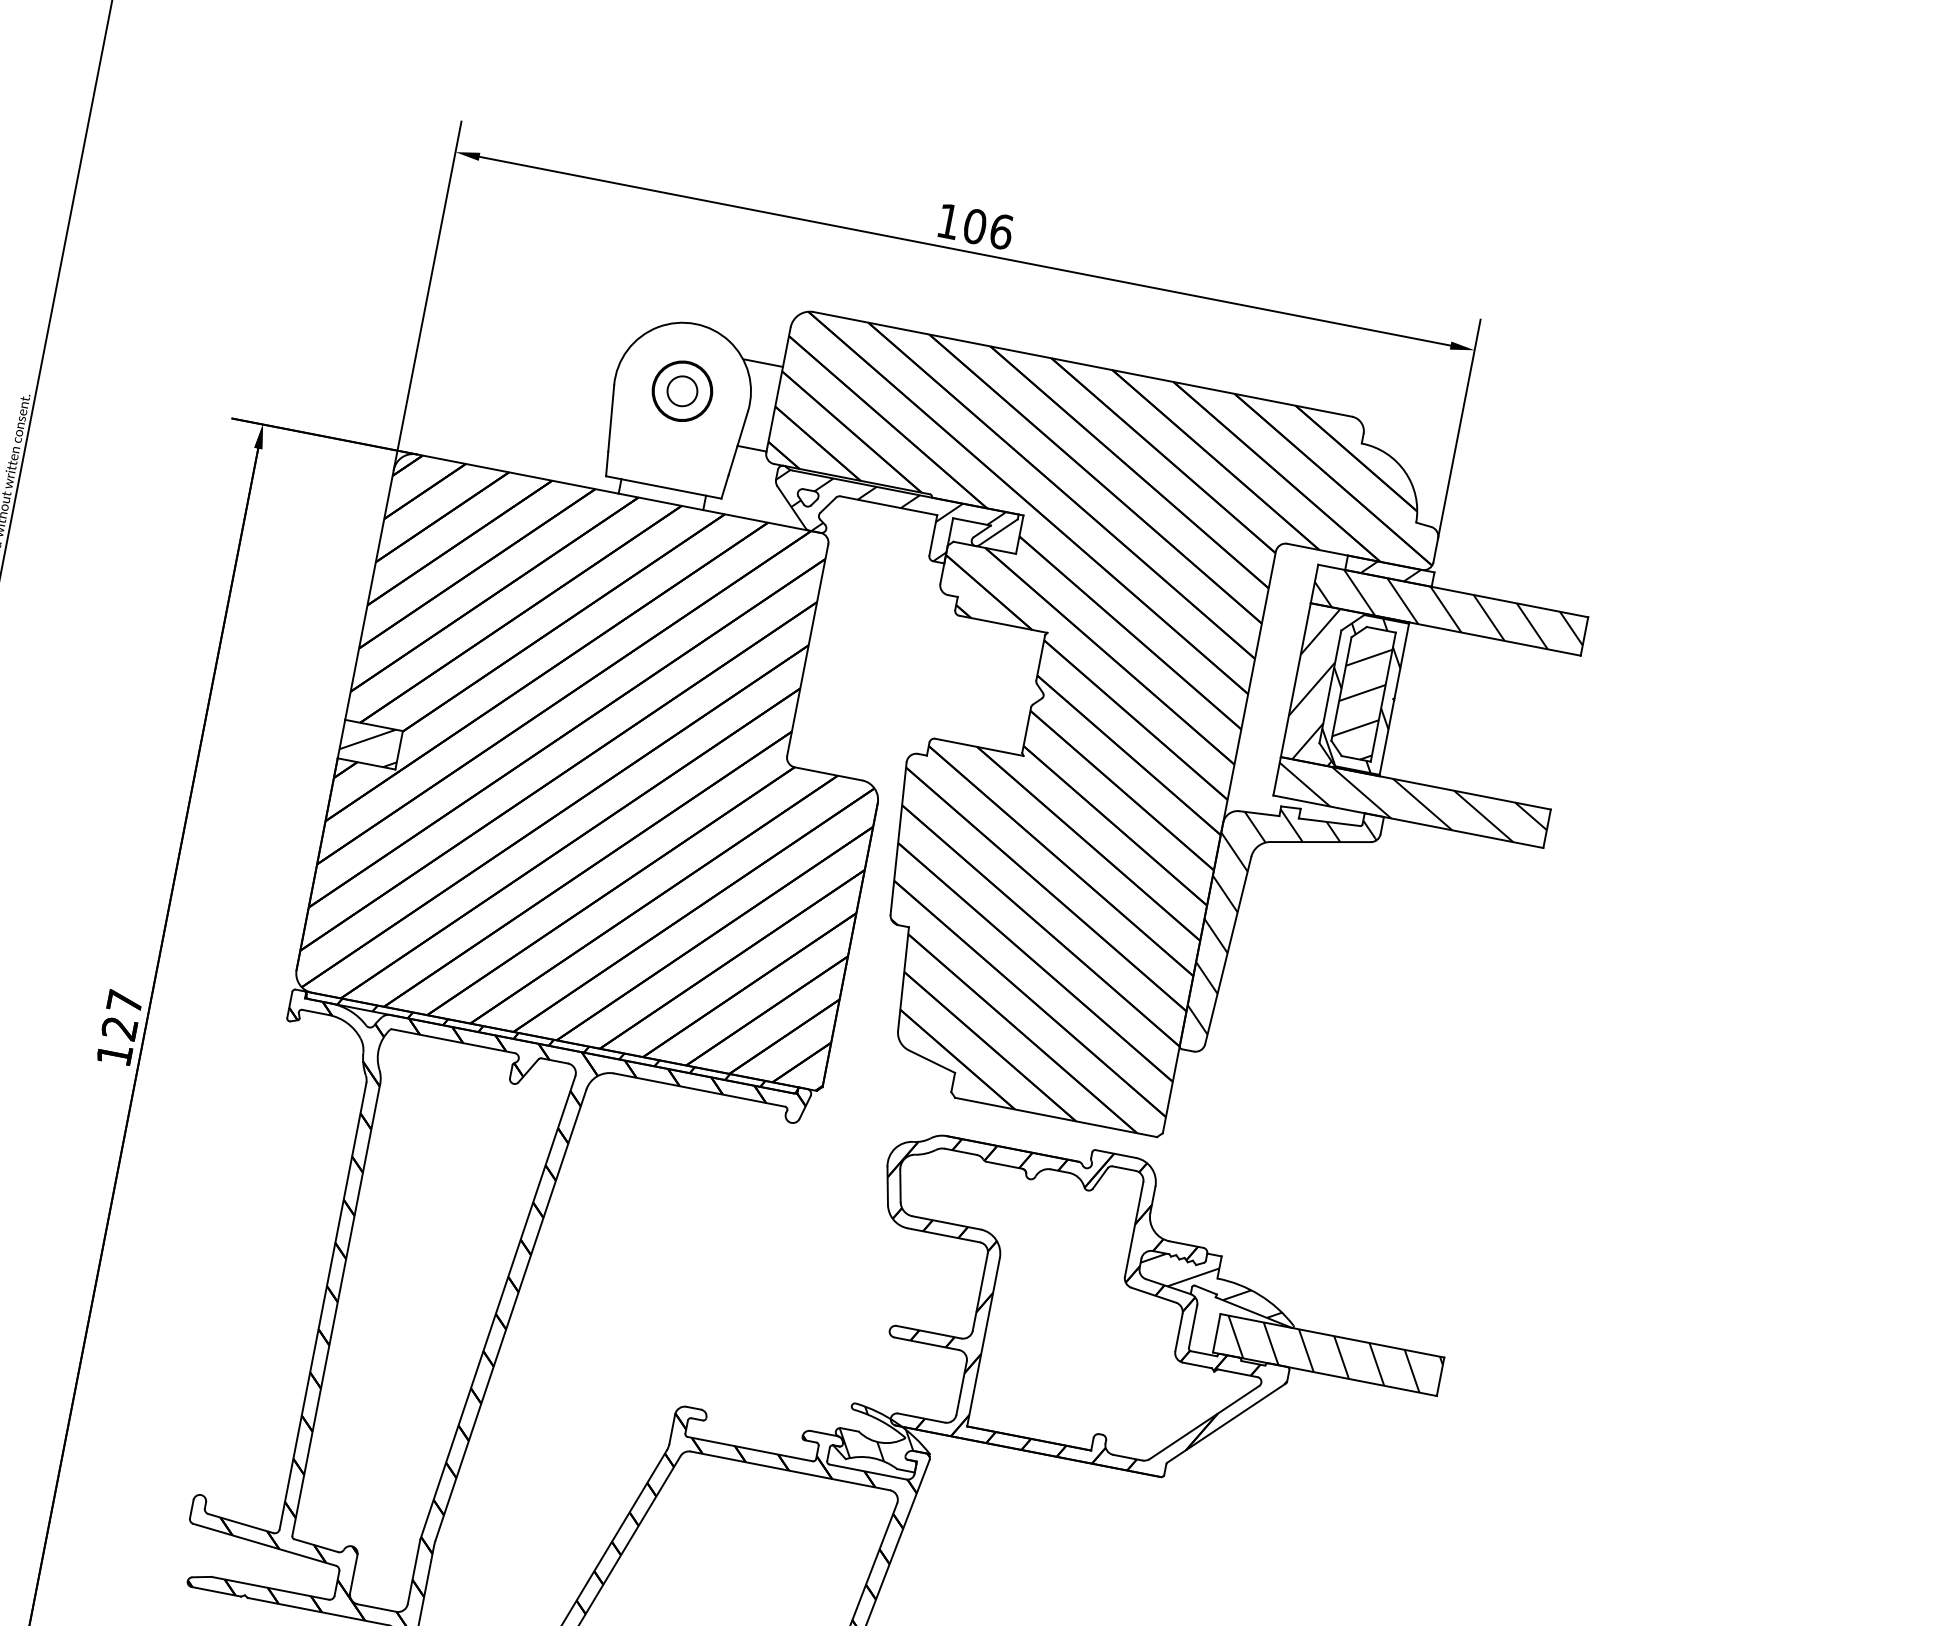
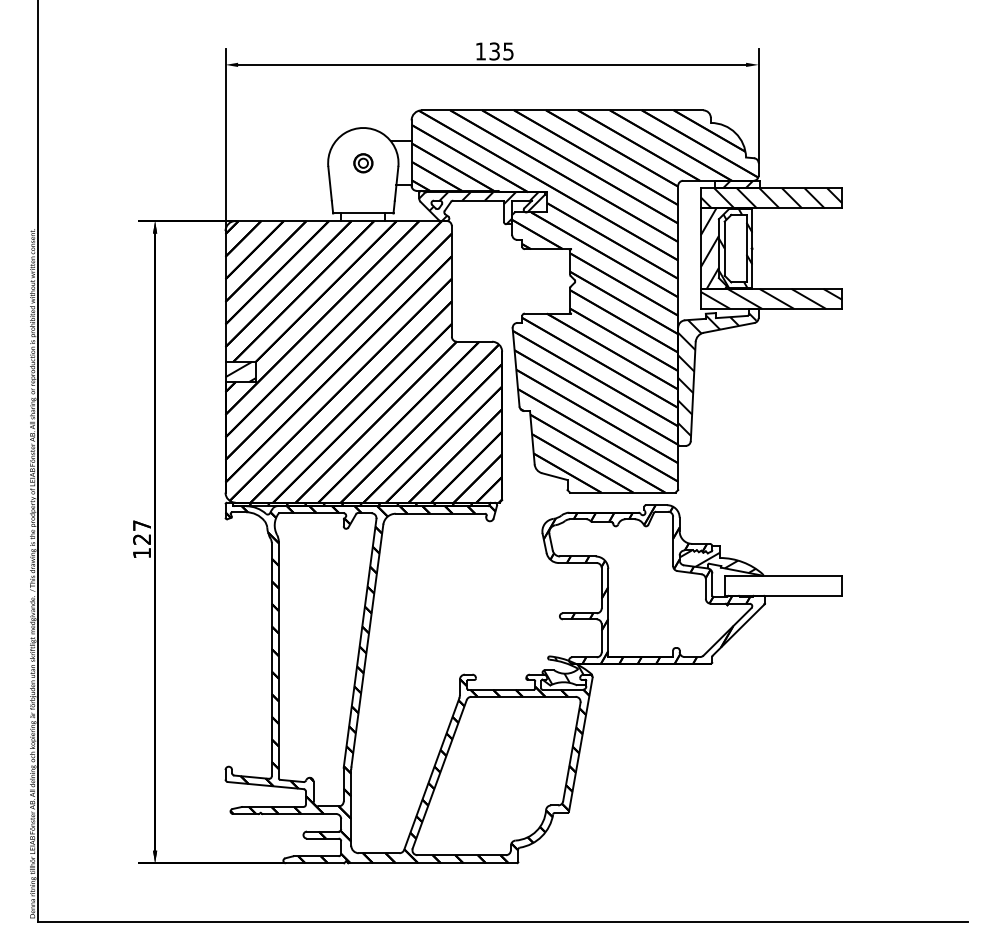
text: (988, 229) -> (501, 51), 106 -> 135
part: (682, 391) -> (363, 163), size x0.6
hatch: (1360, 700) -> (735, 252), removed
hatch: (1332, 1355) -> (785, 585), removed

